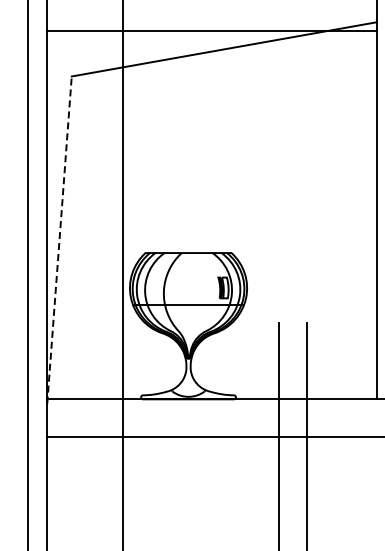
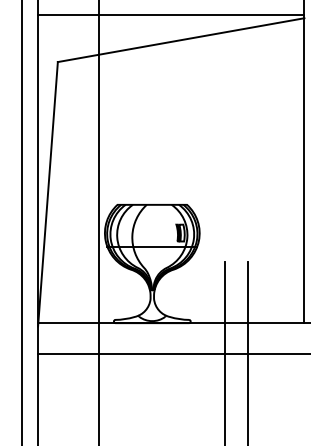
line: (211, 31) -> (170, 15), moved
line: (59, 239) -> (47, 193), dashed -> solid

